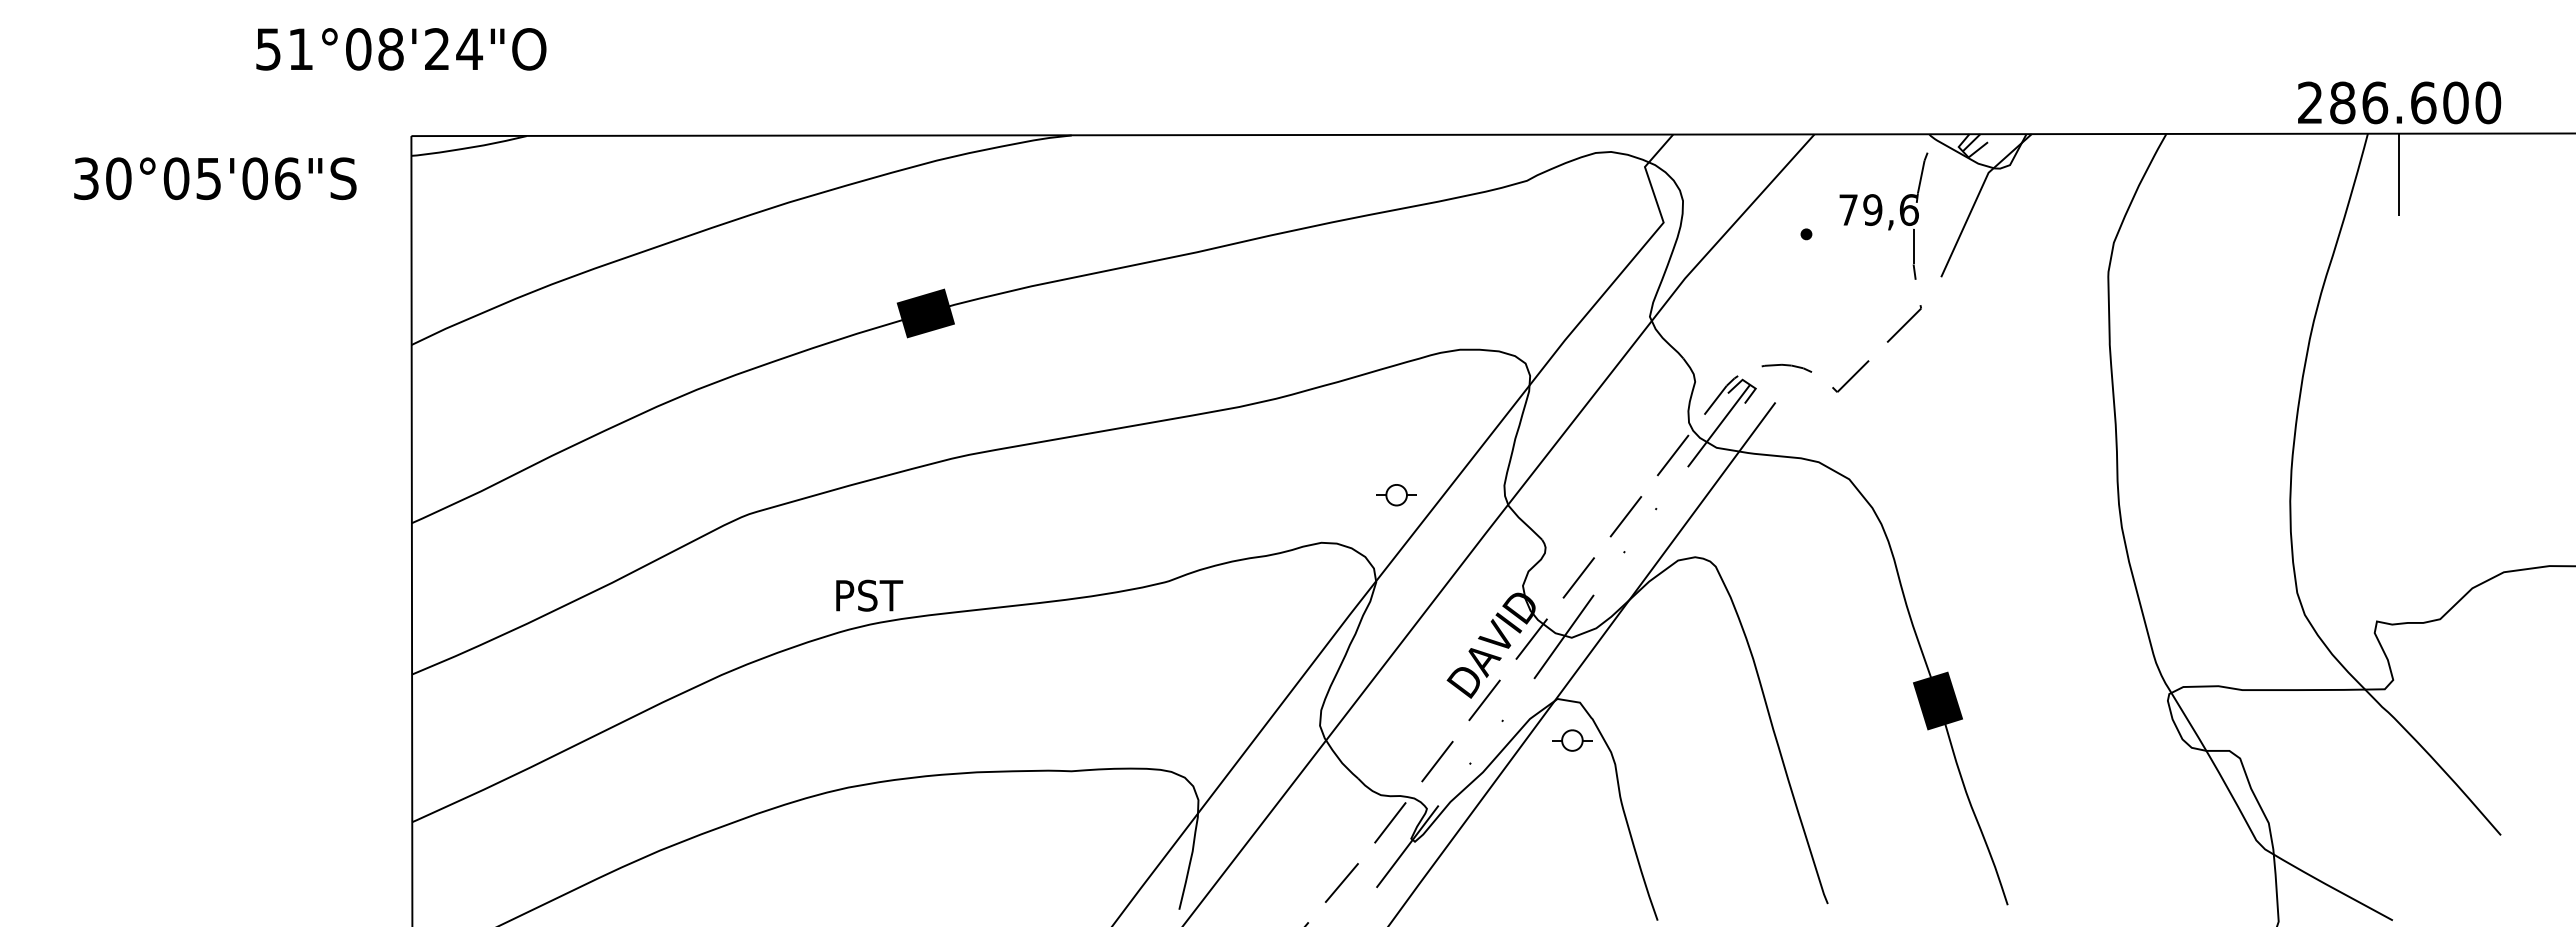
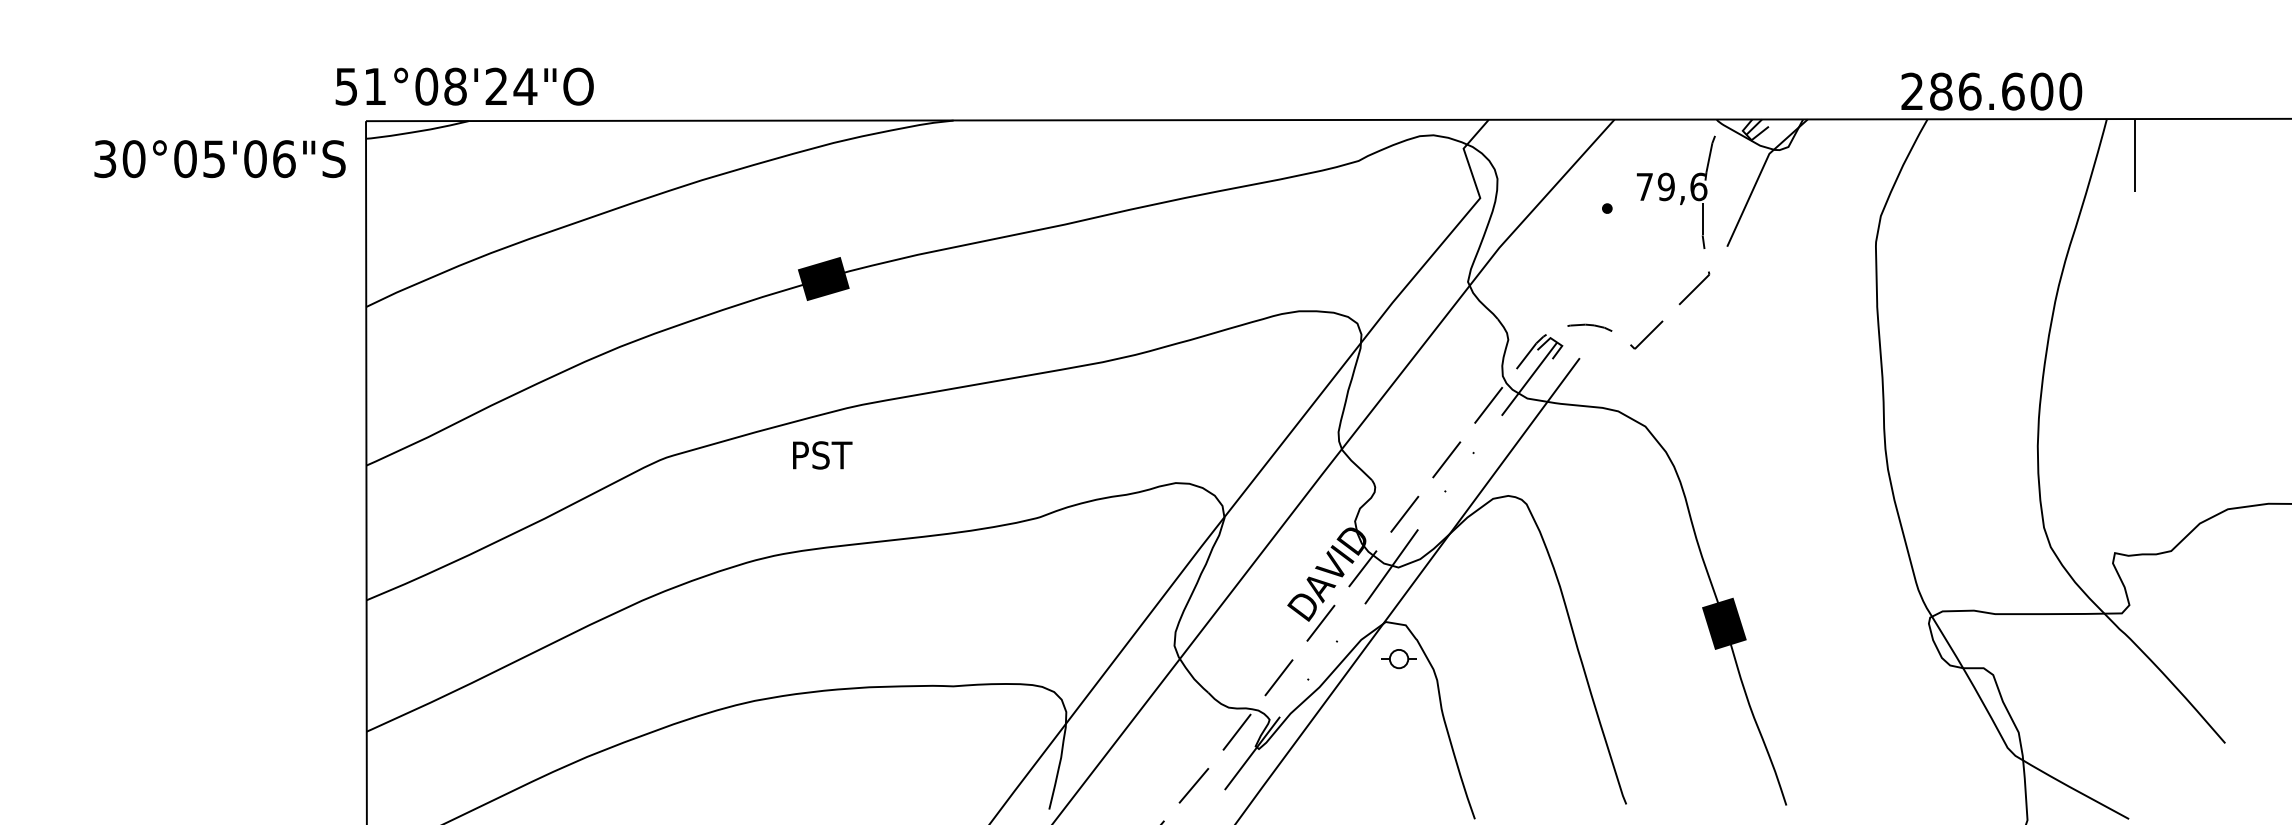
text: (401, 49) -> (464, 86), moved
text: (2399, 102) -> (1991, 91), moved
text: (215, 178) -> (220, 158), moved
part: (1396, 495) -> (1242, 440), removed
text: (869, 595) -> (822, 455), moved

